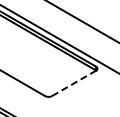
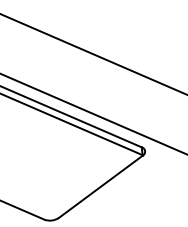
line: (74, 83) -> (101, 186), dashed -> solid

